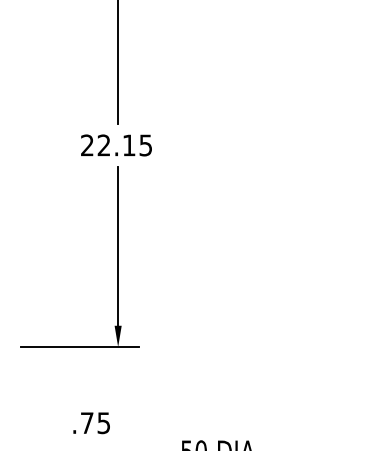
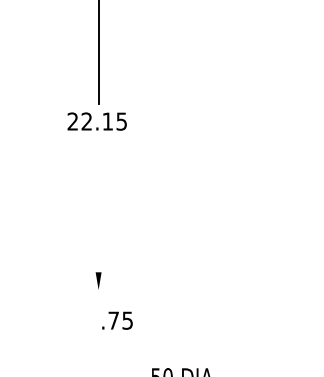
line: (118, 245) -> (98, 205), removed
line: (79, 347) -> (66, 290), removed
text: (91, 422) -> (117, 320), moved

